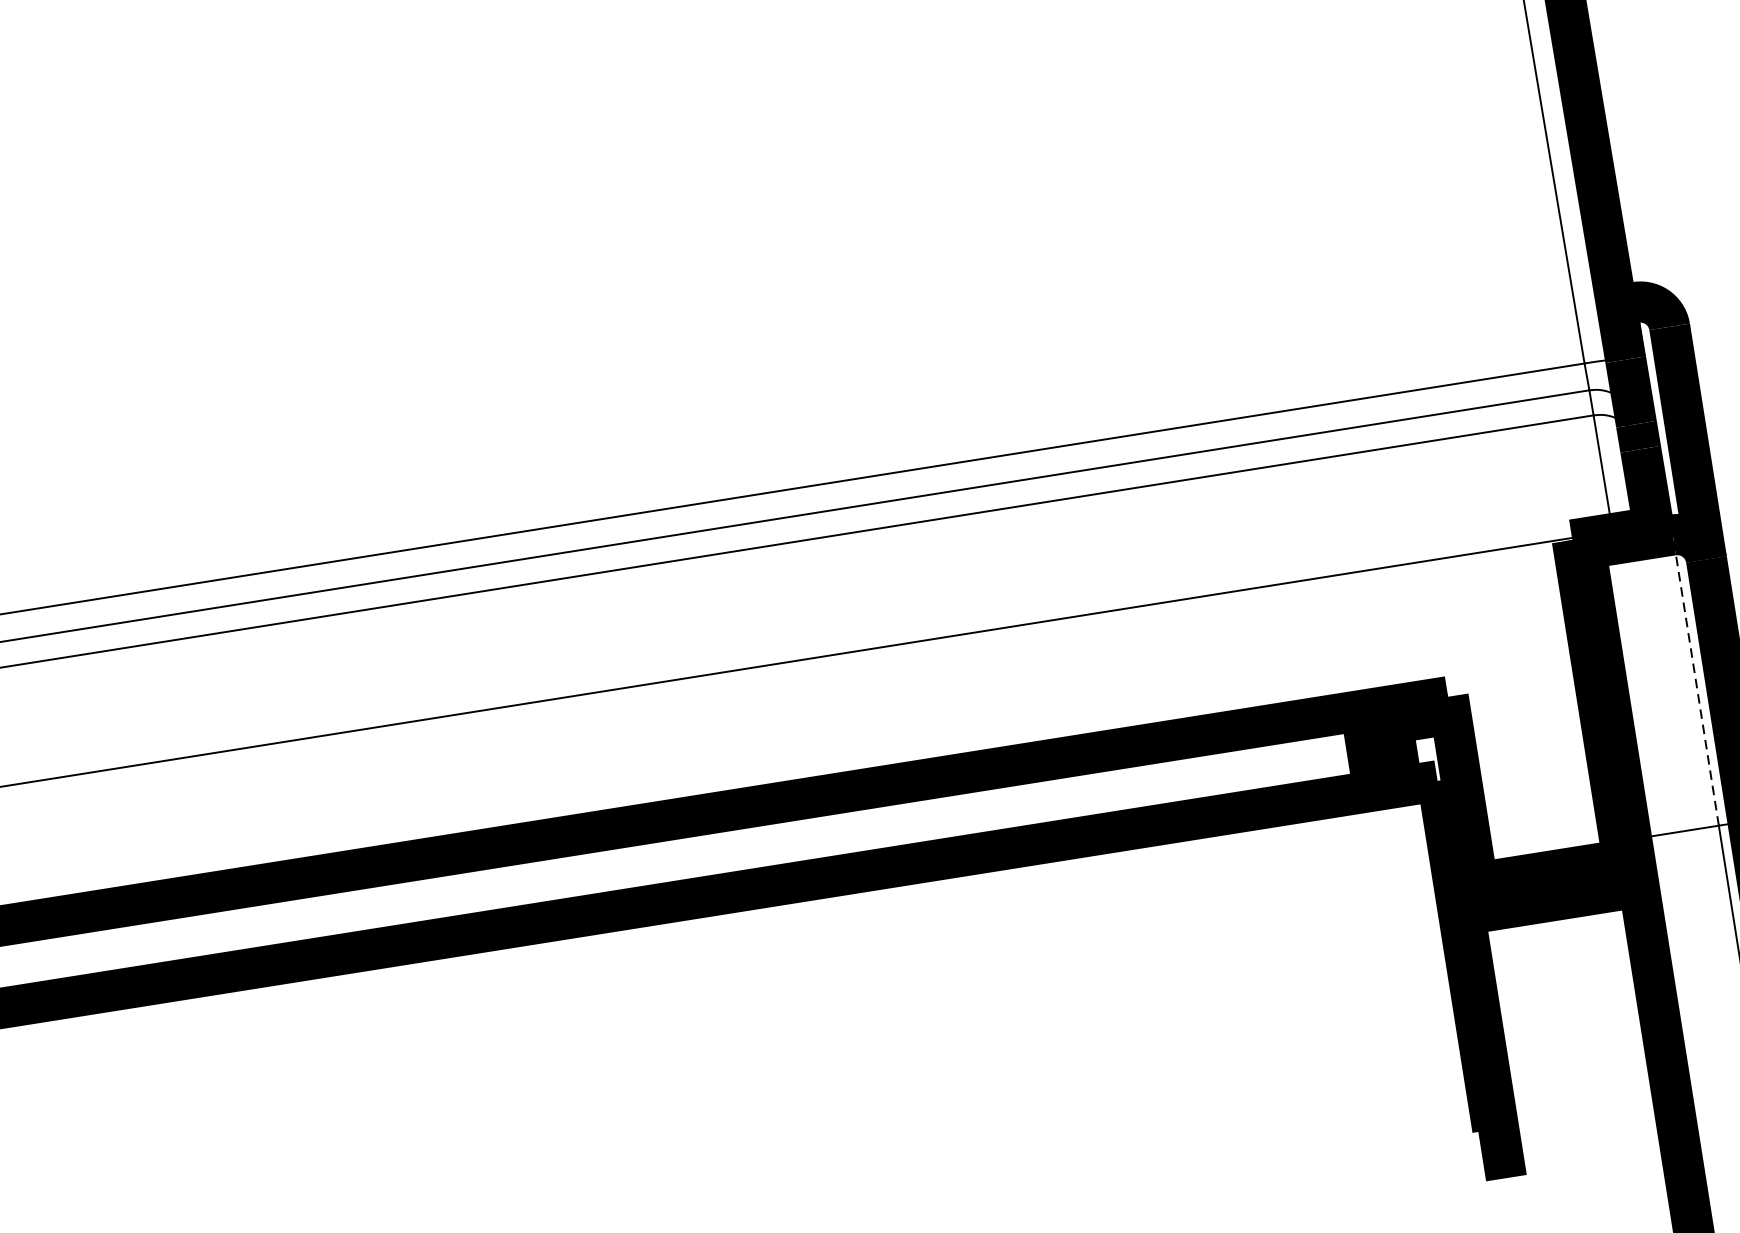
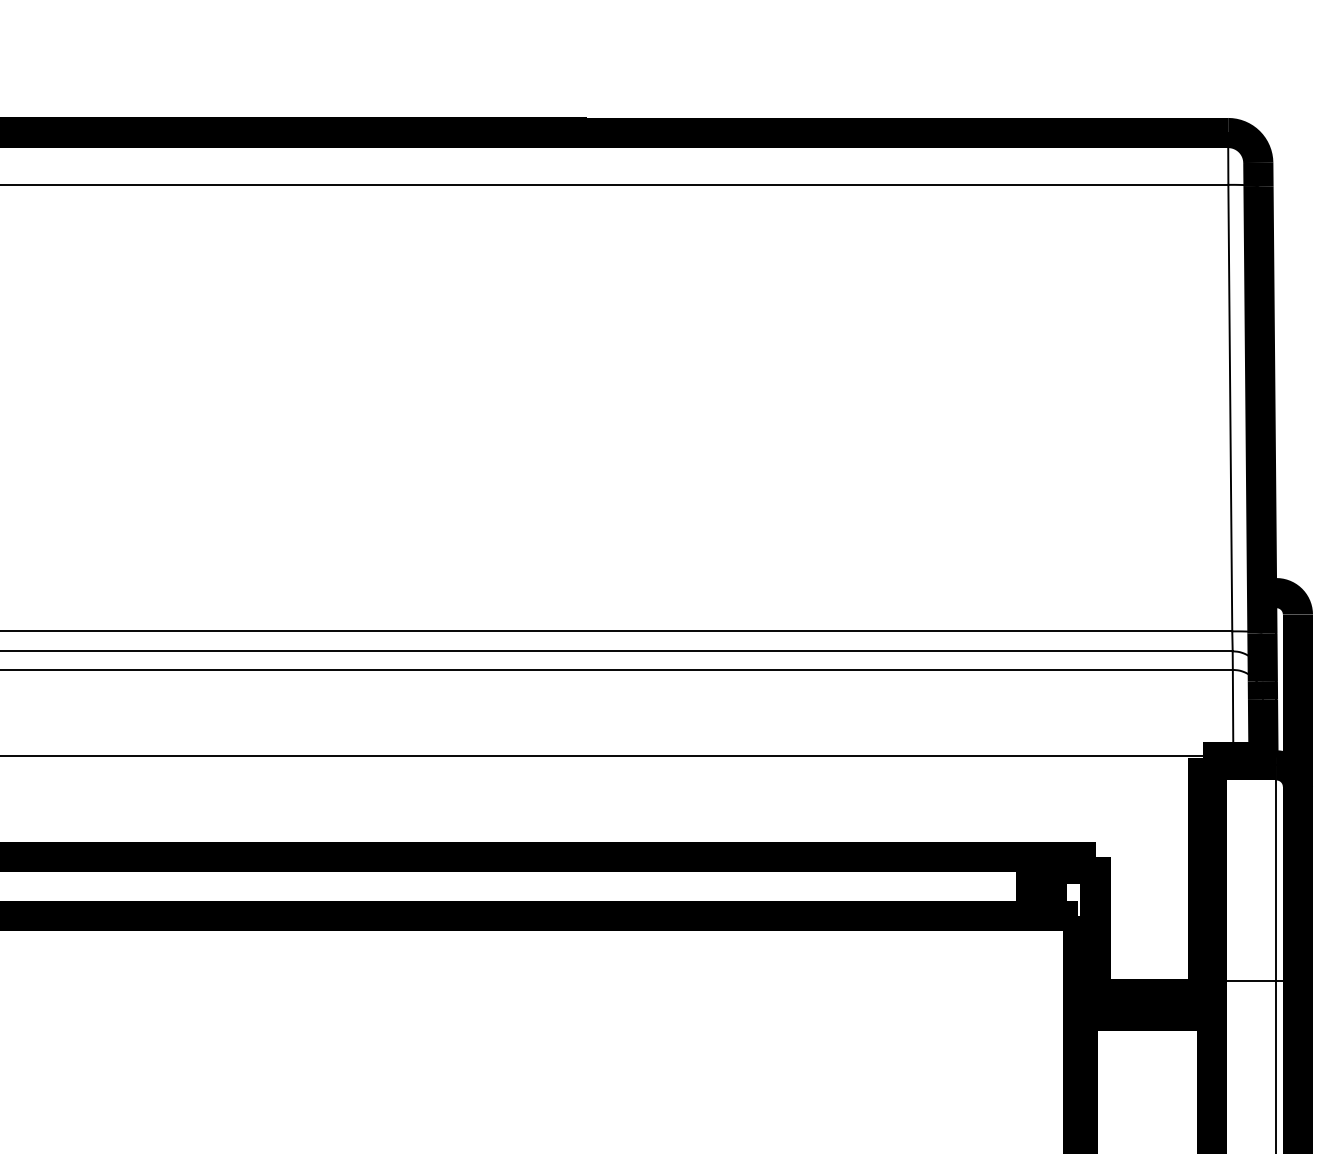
line: (1696, 680) -> (1276, 873), dashed -> solid

